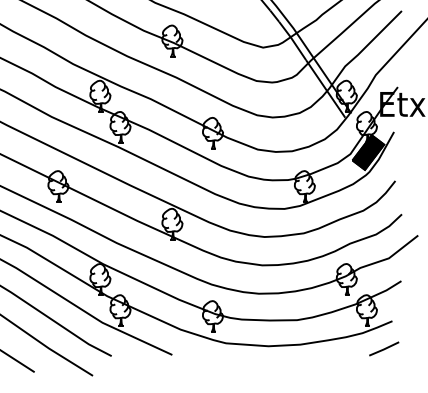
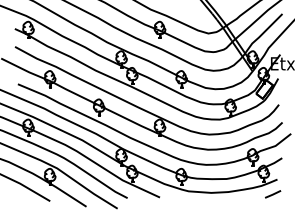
fill: (368, 152) -> (264, 89), removed

